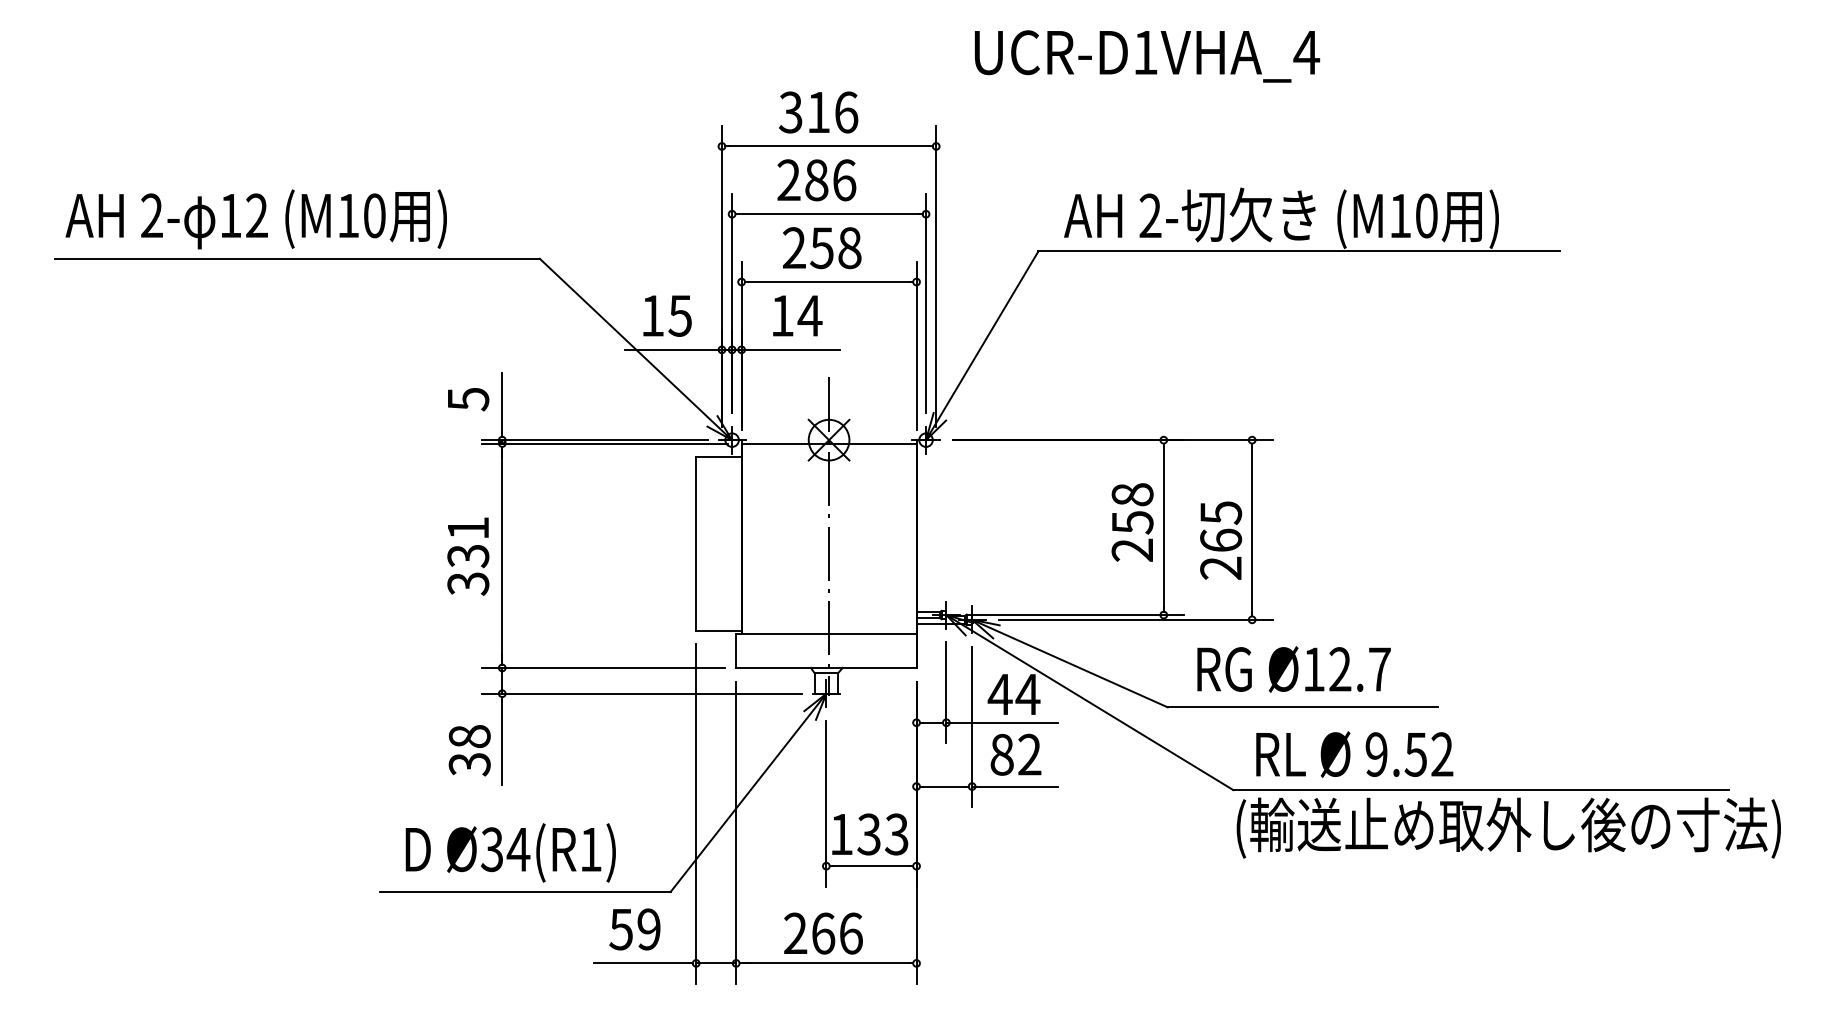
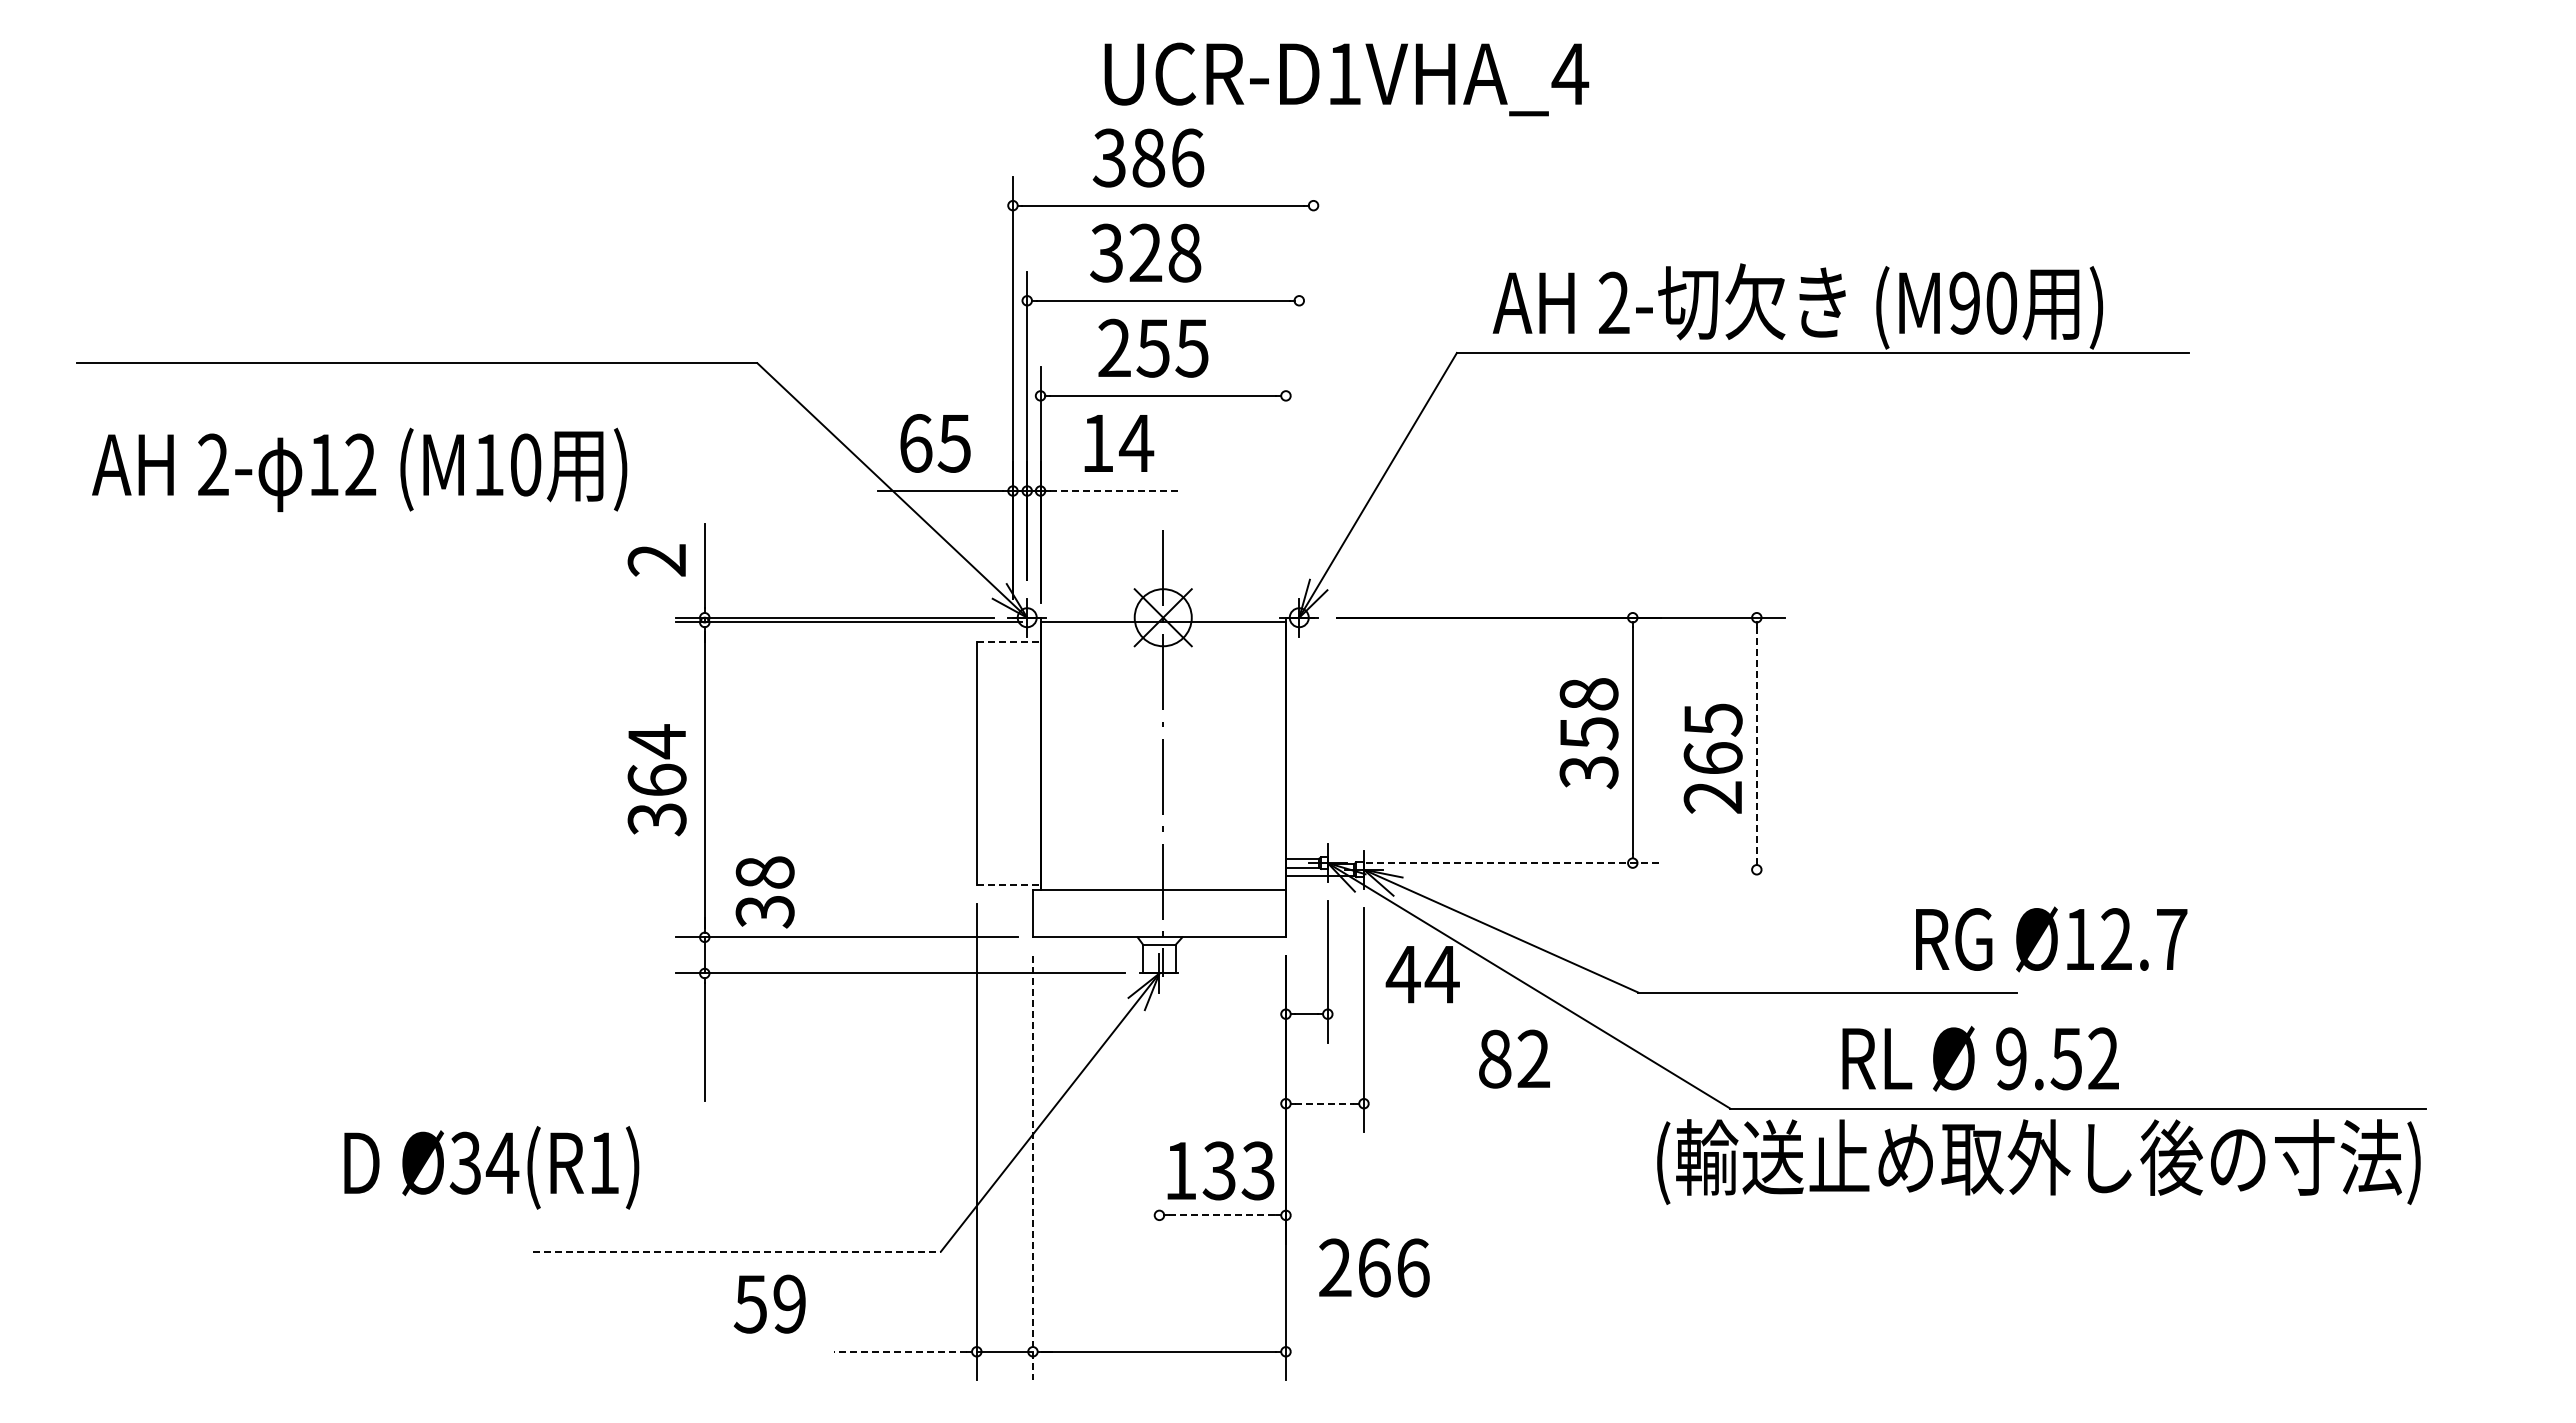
text: (1147, 56) -> (1346, 79), moved
text: (818, 112) -> (1148, 157), 316 -> 386
text: (816, 179) -> (1145, 252), 286 -> 328
text: (1400, 215) -> (1964, 302), (M10 -> (M90
text: (256, 219) -> (359, 469), moved
text: (849, 248) -> (1191, 348), 258 -> 255
line: (936, 276) -> (1313, 387), removed
line: (926, 303) -> (1299, 425), removed
text: (653, 315) -> (916, 443), 15 -> 65
line: (916, 345) -> (1285, 485), removed
line: (794, 350) -> (1114, 491), solid -> dashed
text: (467, 399) -> (656, 560), 5 -> 2
line: (718, 457) -> (1008, 641), solid -> dashed
line: (1251, 529) -> (1756, 743), solid -> dashed
text: (467, 541) -> (656, 760), 331 -> 364
text: (1132, 550) -> (1589, 772), 258 -> 358
line: (1078, 615) -> (1513, 863), solid -> dashed
line: (1135, 619) -> (1593, 869), removed
line: (718, 631) -> (1008, 885), solid -> dashed
text: (1294, 669) -> (2051, 939), moved
line: (1001, 722) -> (1405, 1014), removed
text: (469, 750) -> (764, 892), moved
text: (1016, 754) -> (1514, 1058), moved
text: (1354, 754) -> (1980, 1058), moved
line: (944, 786) -> (1325, 1103), solid -> dashed
line: (1014, 786) -> (1423, 1103), removed
line: (826, 803) -> (1159, 1127), removed
text: (1508, 827) -> (2038, 1161), moved
line: (735, 832) -> (1032, 1168), solid -> dashed
text: (510, 852) -> (491, 1167), moved
line: (871, 866) -> (1222, 1215), solid -> dashed
line: (525, 891) -> (737, 1251), solid -> dashed
text: (634, 928) -> (769, 1303), moved
text: (823, 933) -> (1374, 1267), moved
line: (641, 963) -> (900, 1351), solid -> dashed

